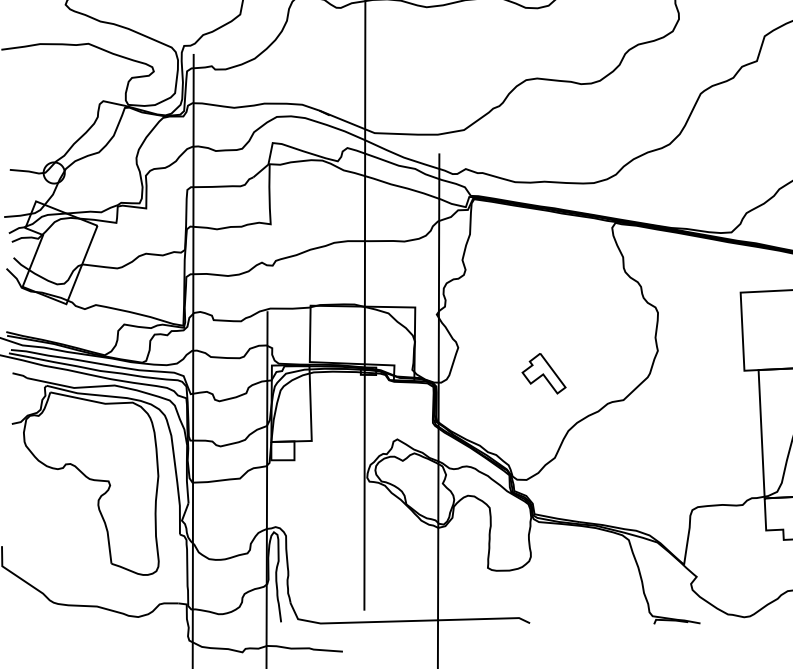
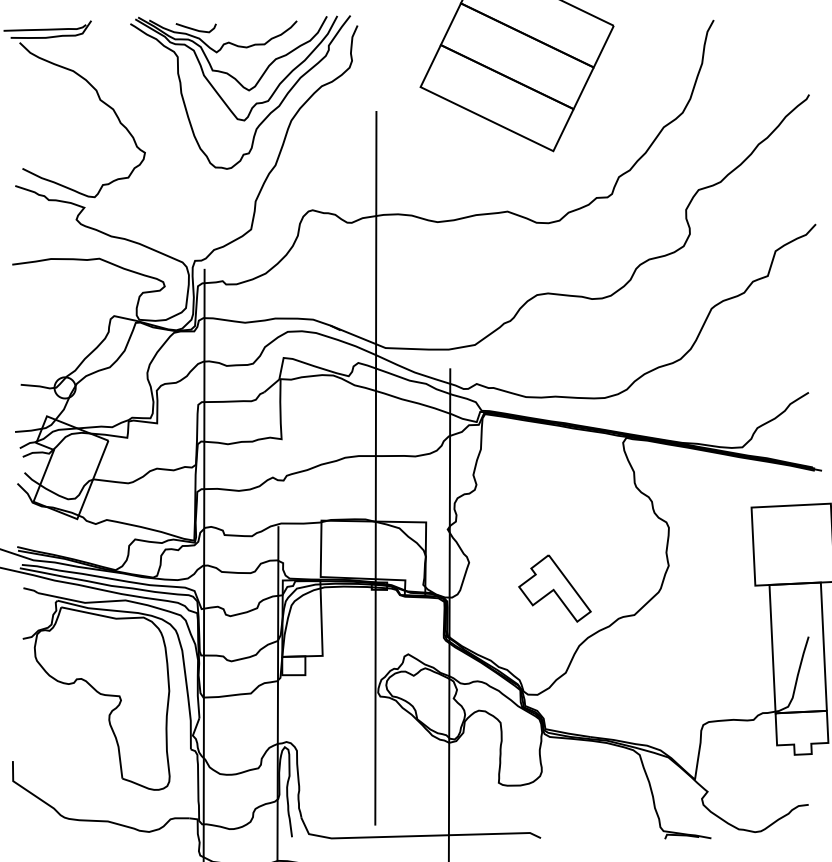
part: (543, 373) -> (554, 588), size x1.67

